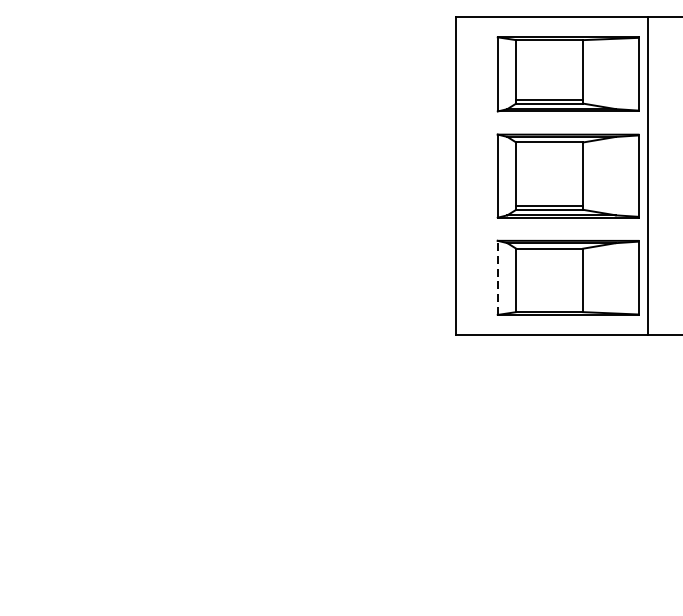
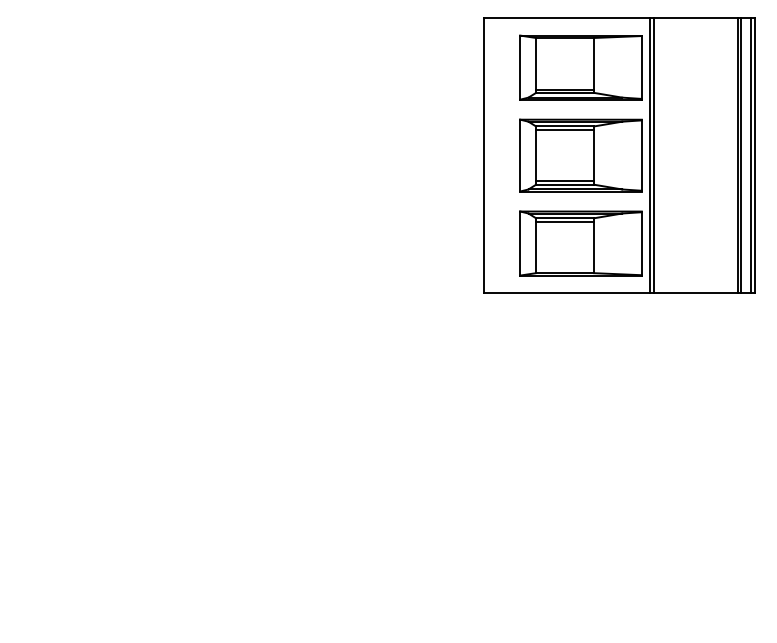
line: (549, 145) -> (564, 129), added
line: (651, 176) -> (653, 155), added
line: (549, 252) -> (564, 221), added
line: (498, 277) -> (520, 243), dashed -> solid

